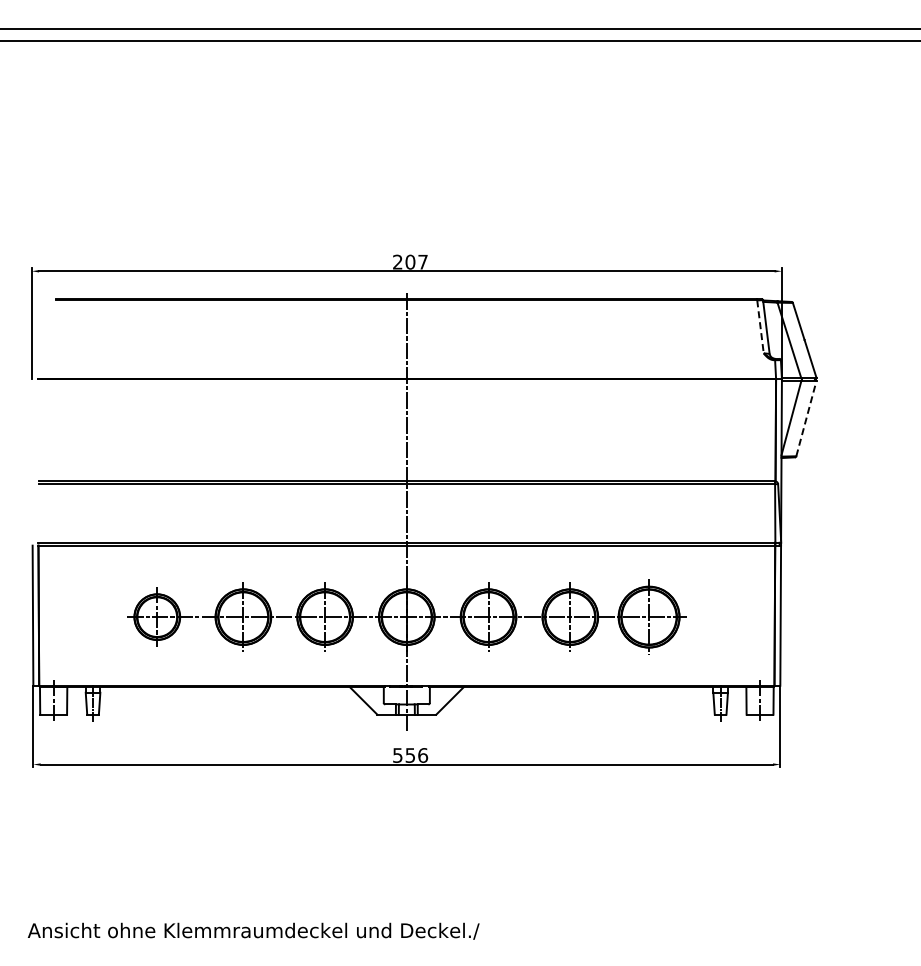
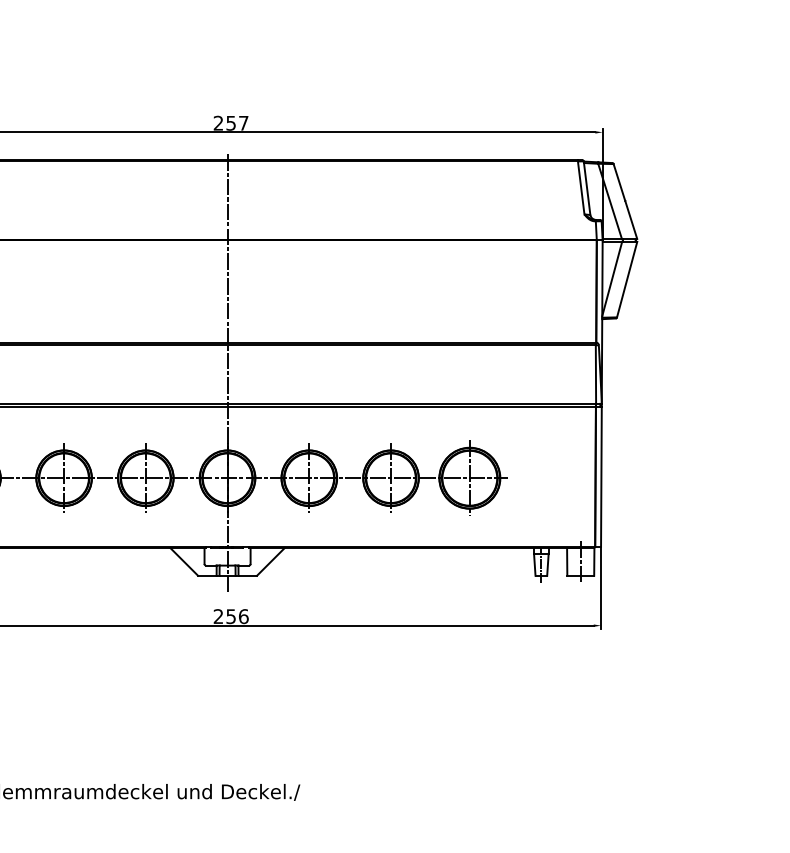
text: (410, 261) -> (231, 122), 207 -> 257
line: (760, 326) -> (581, 187), dashed -> solid
line: (806, 418) -> (627, 279), dashed -> solid
text: (397, 755) -> (218, 616), 556 -> 256

